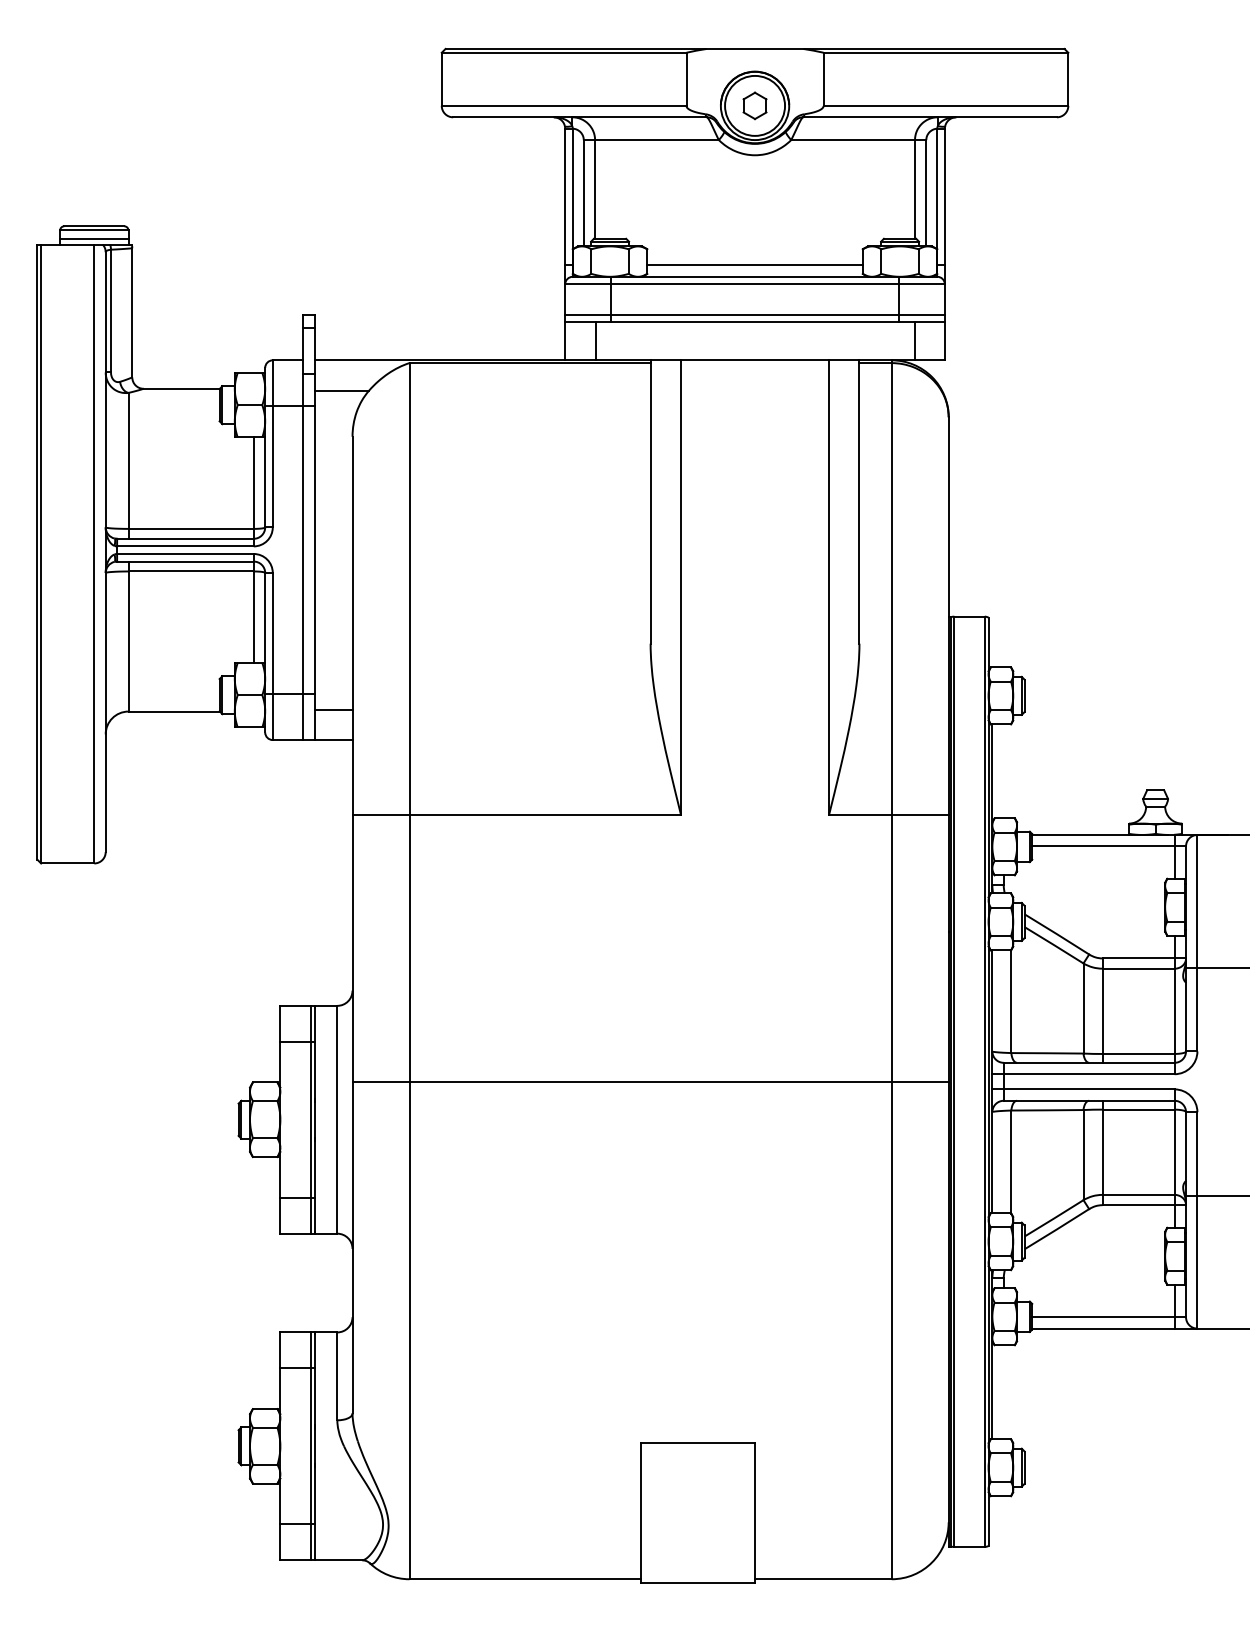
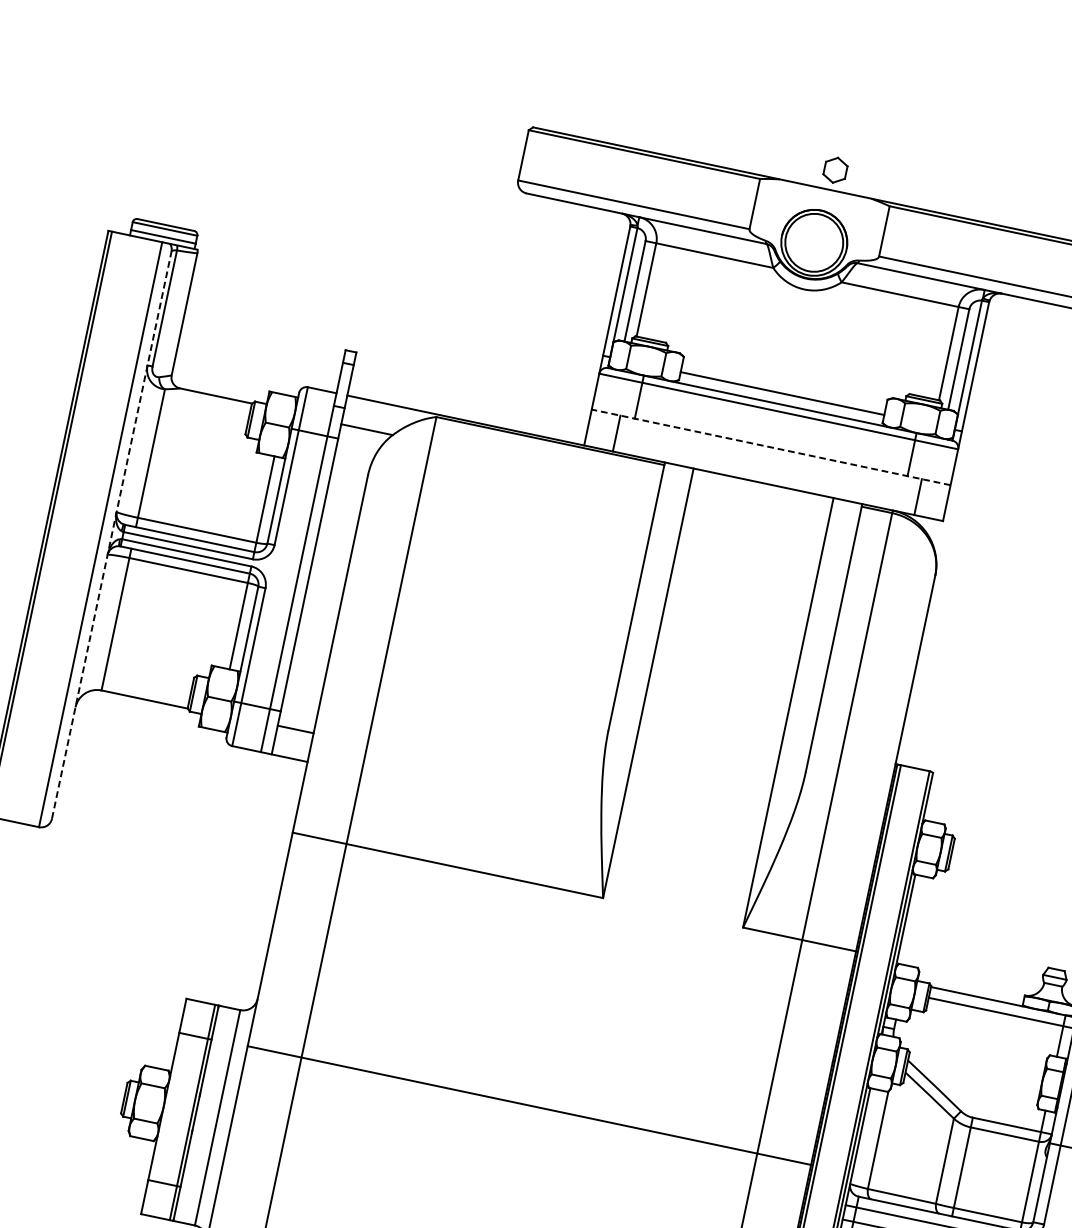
part: (754, 105) -> (835, 169), moved
line: (754, 314) -> (772, 439), removed
line: (755, 322) -> (771, 447), solid -> dashed
line: (105, 552) -> (111, 535), solid -> dashed
line: (650, 1081) -> (529, 1105), moved

